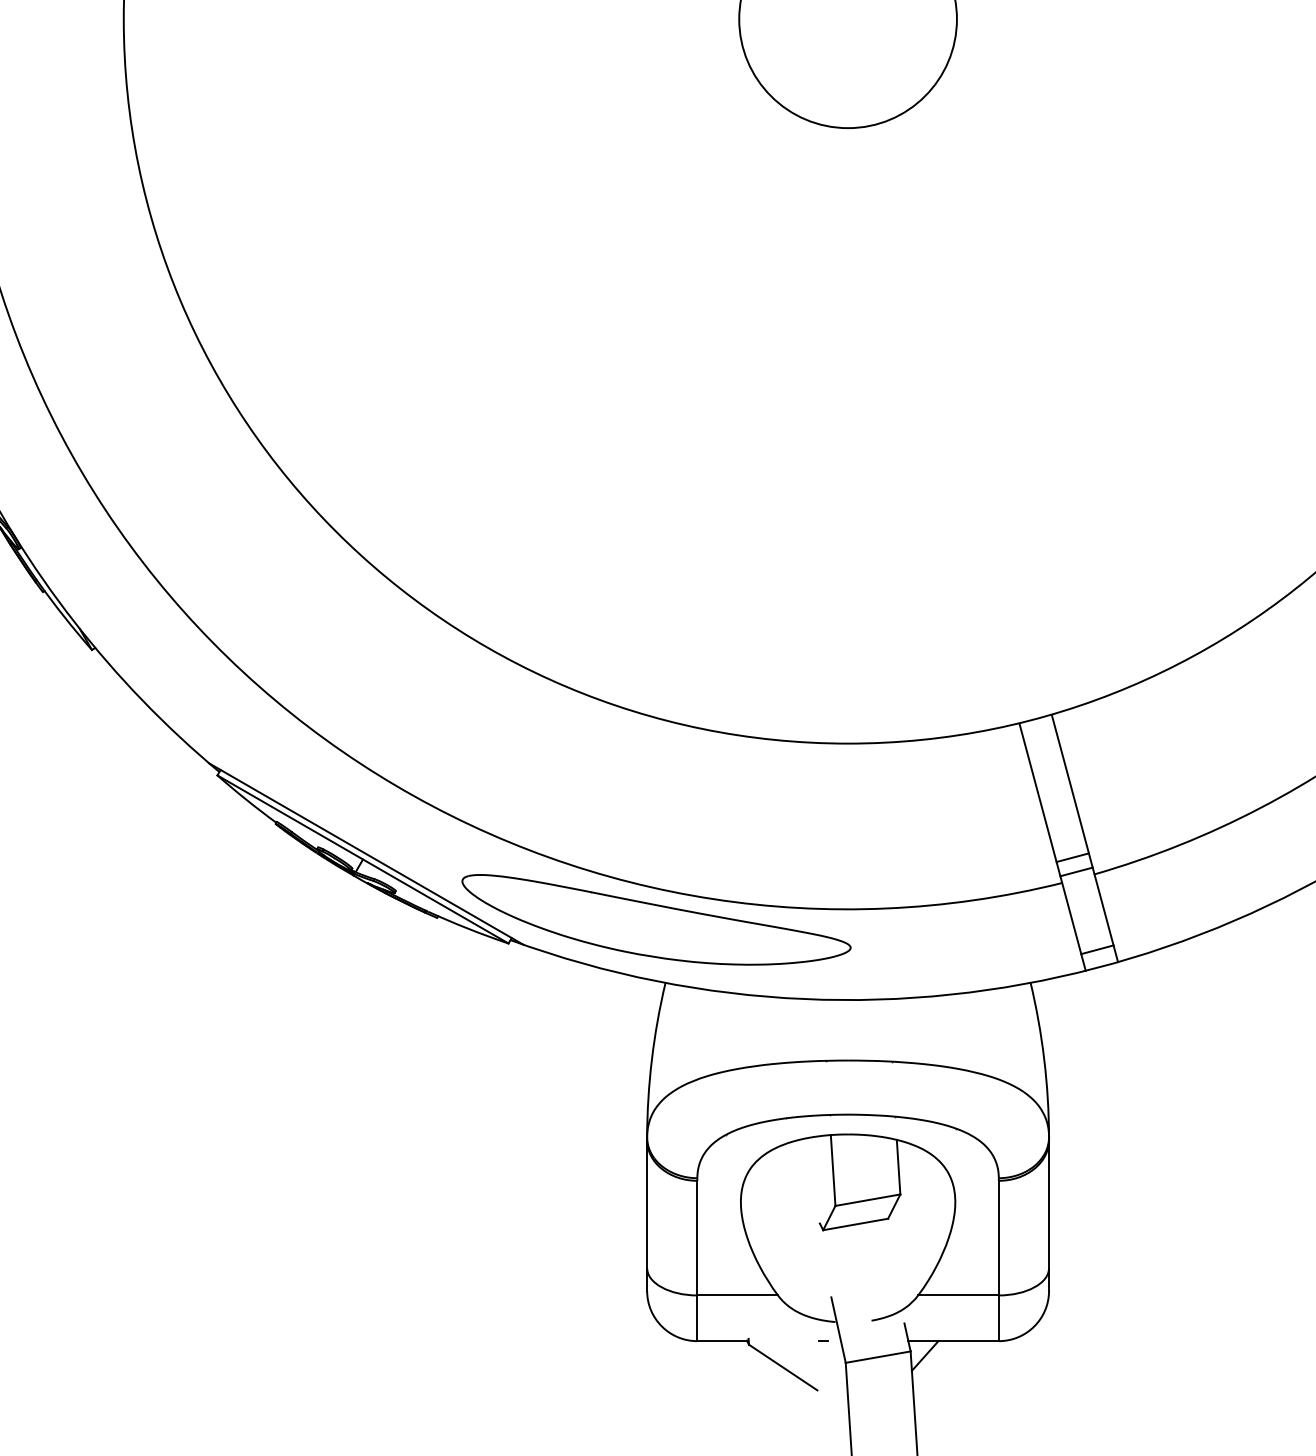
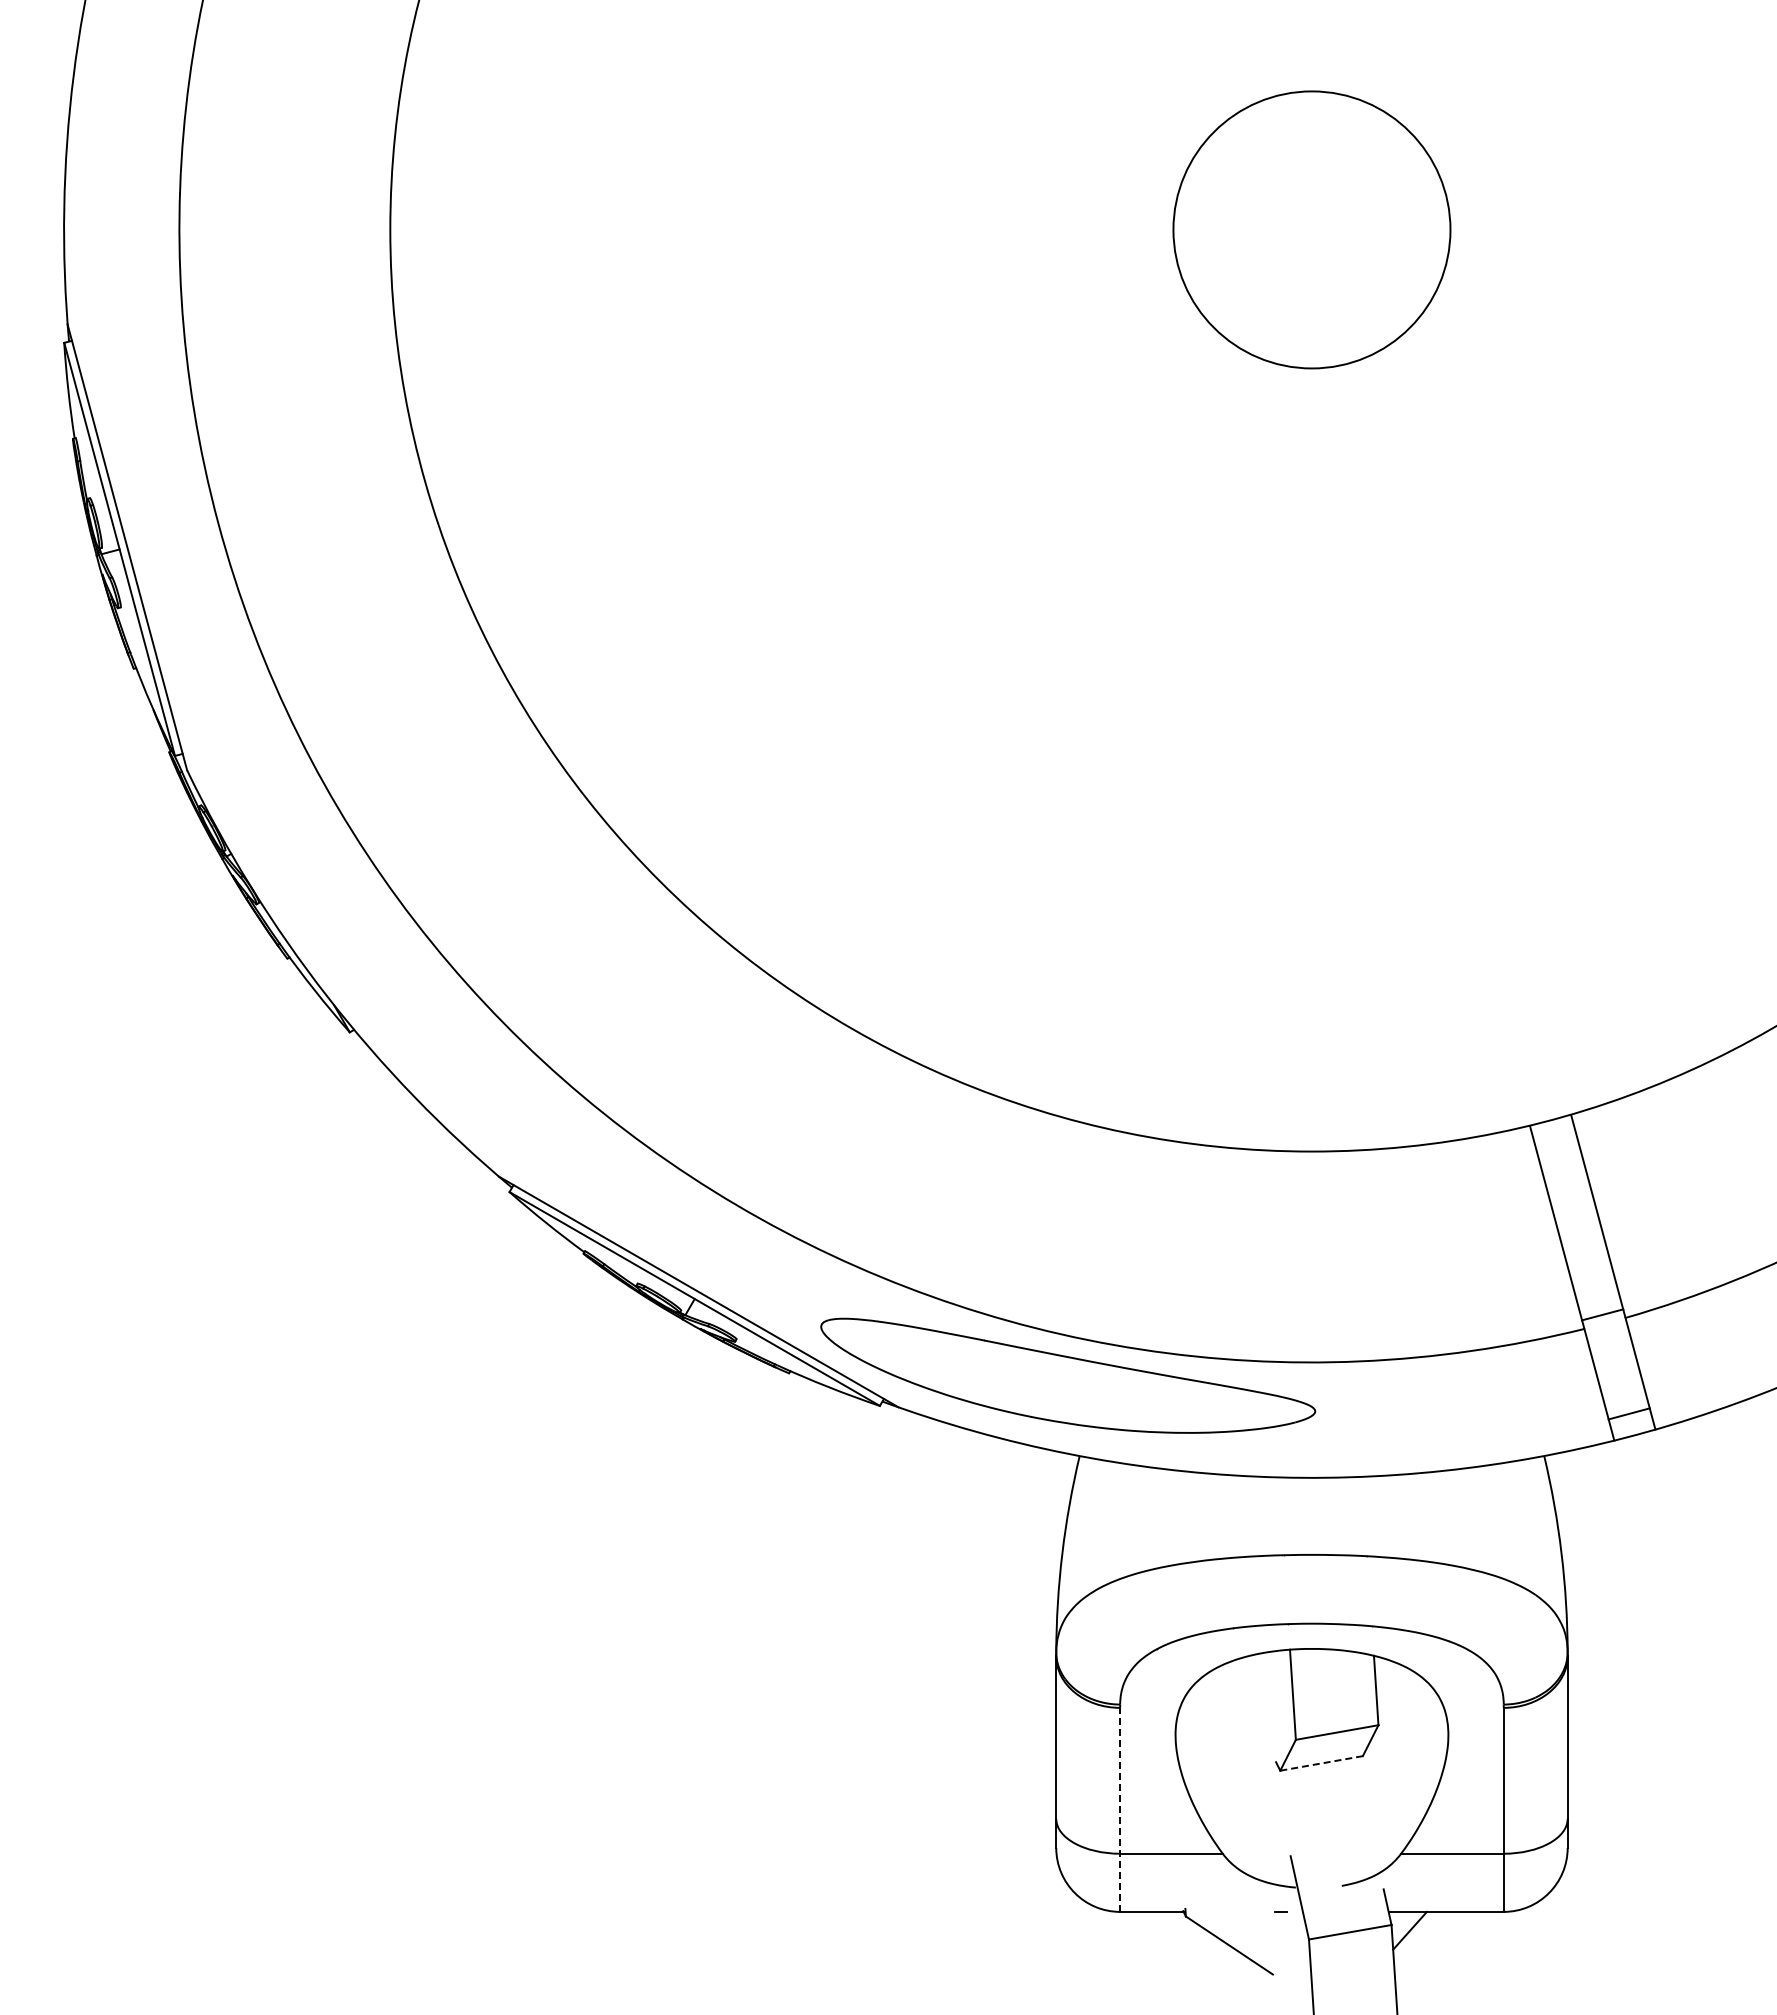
line: (1072, 857) -> (1597, 1296), removed
line: (855, 1224) -> (1321, 1763), solid -> dashed
line: (697, 1260) -> (1120, 1809), solid -> dashed

